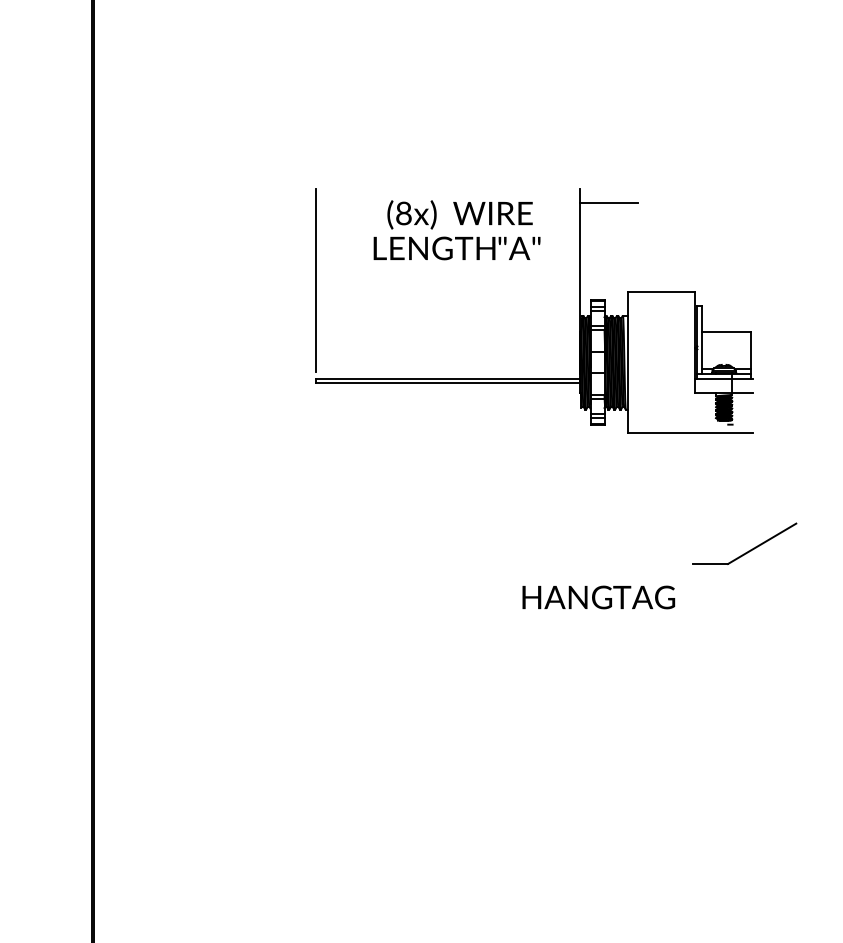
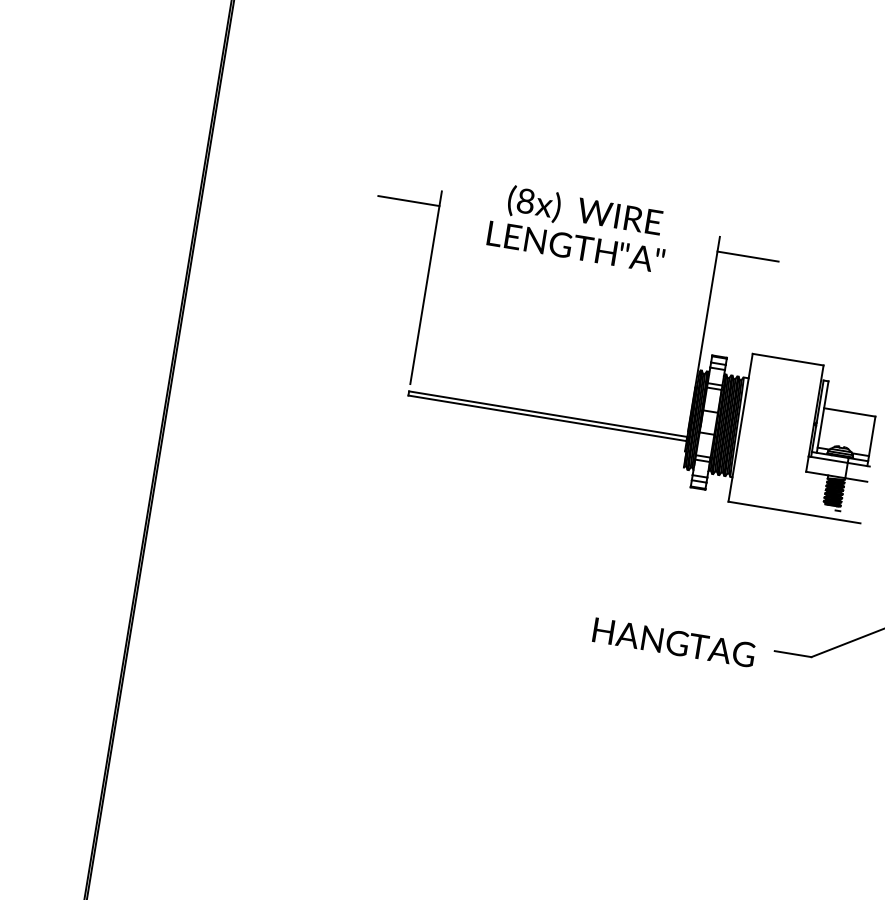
line: (286, 203) -> (408, 201), added
text: (456, 230) -> (578, 228), moved
text: (598, 597) -> (673, 642), moved

